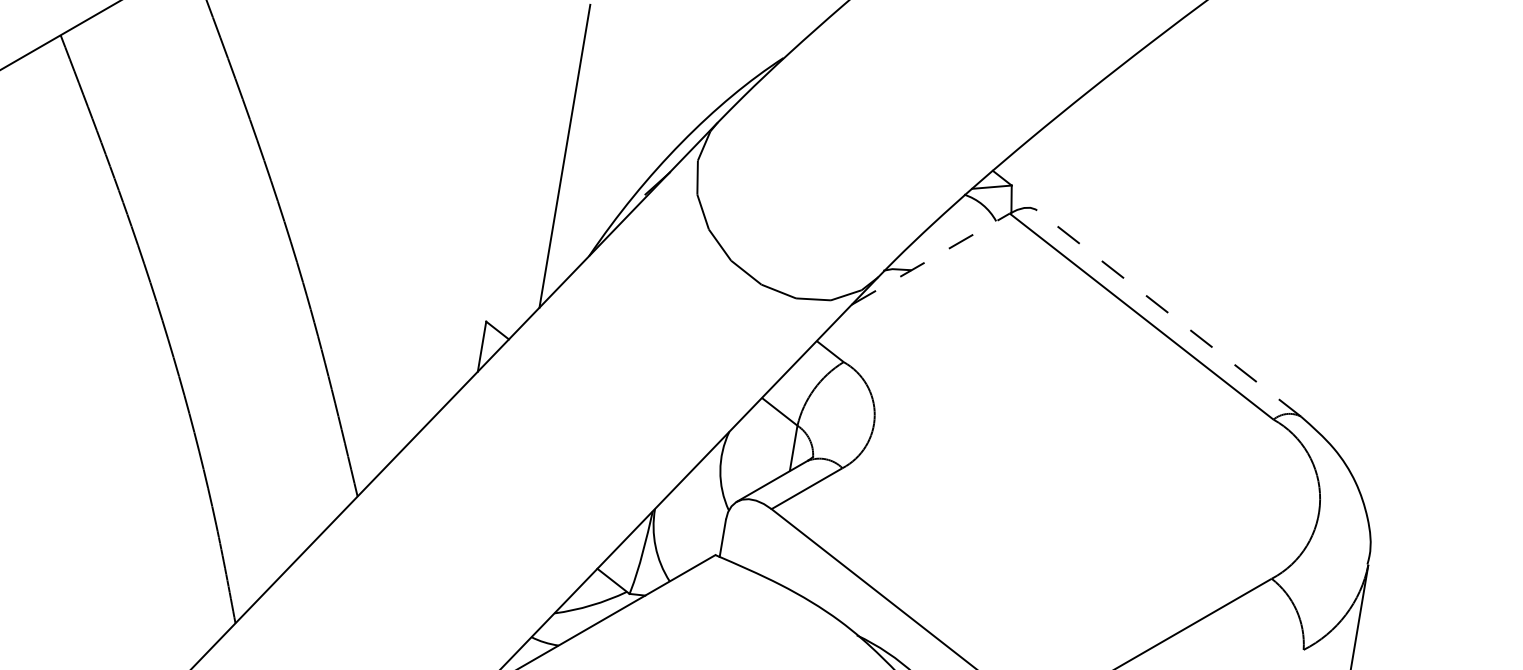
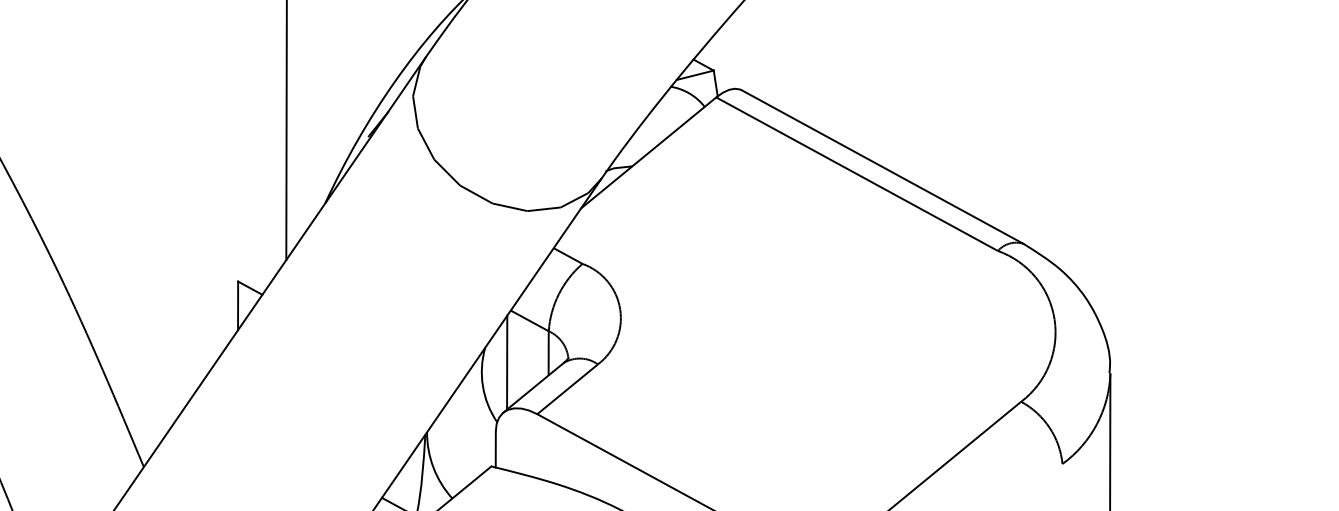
line: (931, 258) -> (649, 152), dashed -> solid
line: (1168, 313) -> (882, 167), dashed -> solid
line: (749, 450) -> (507, 362), added

